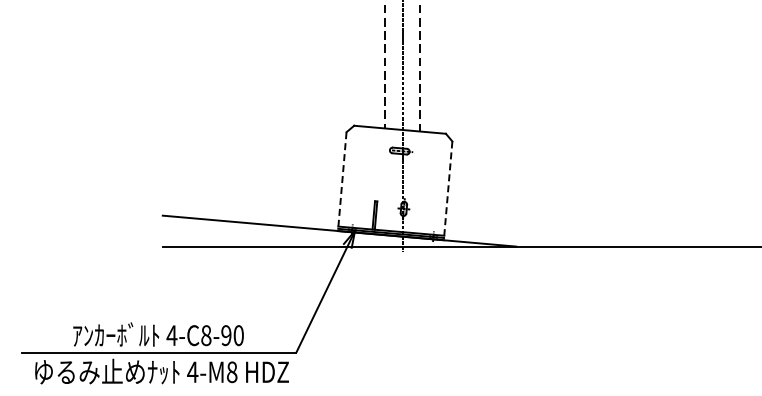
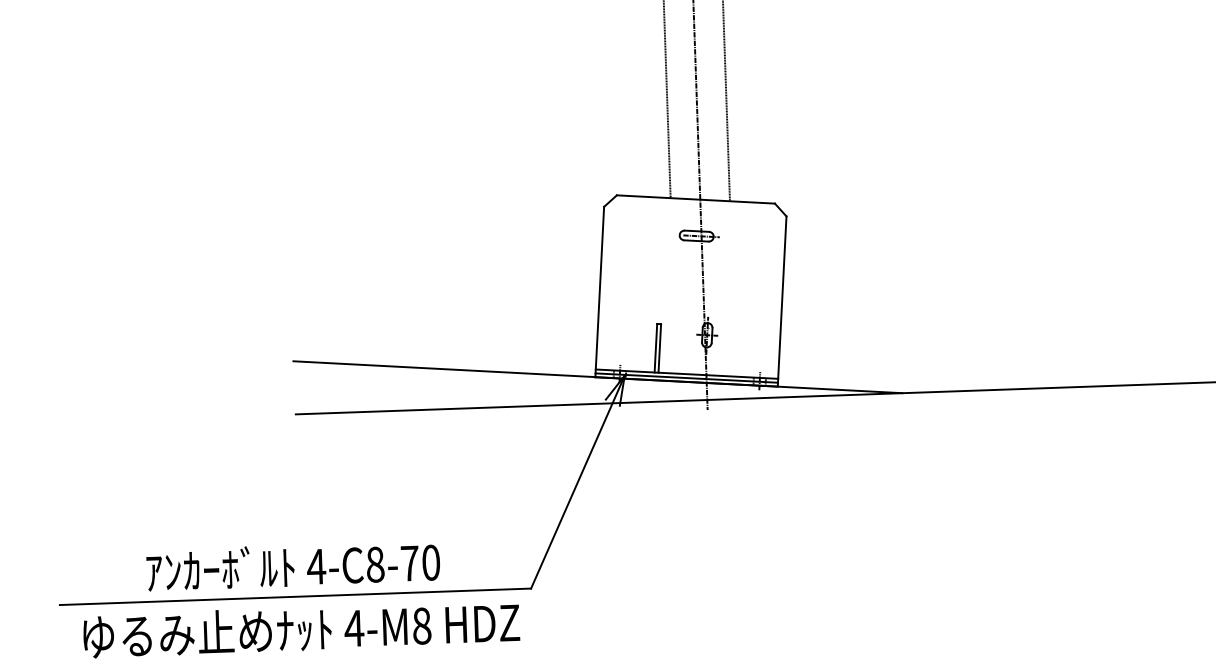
line: (342, 181) -> (600, 291), dashed -> solid
line: (448, 190) -> (782, 300), dashed -> solid
text: (226, 335) -> (410, 563), 4-C8-90 -> 4-C8-70

